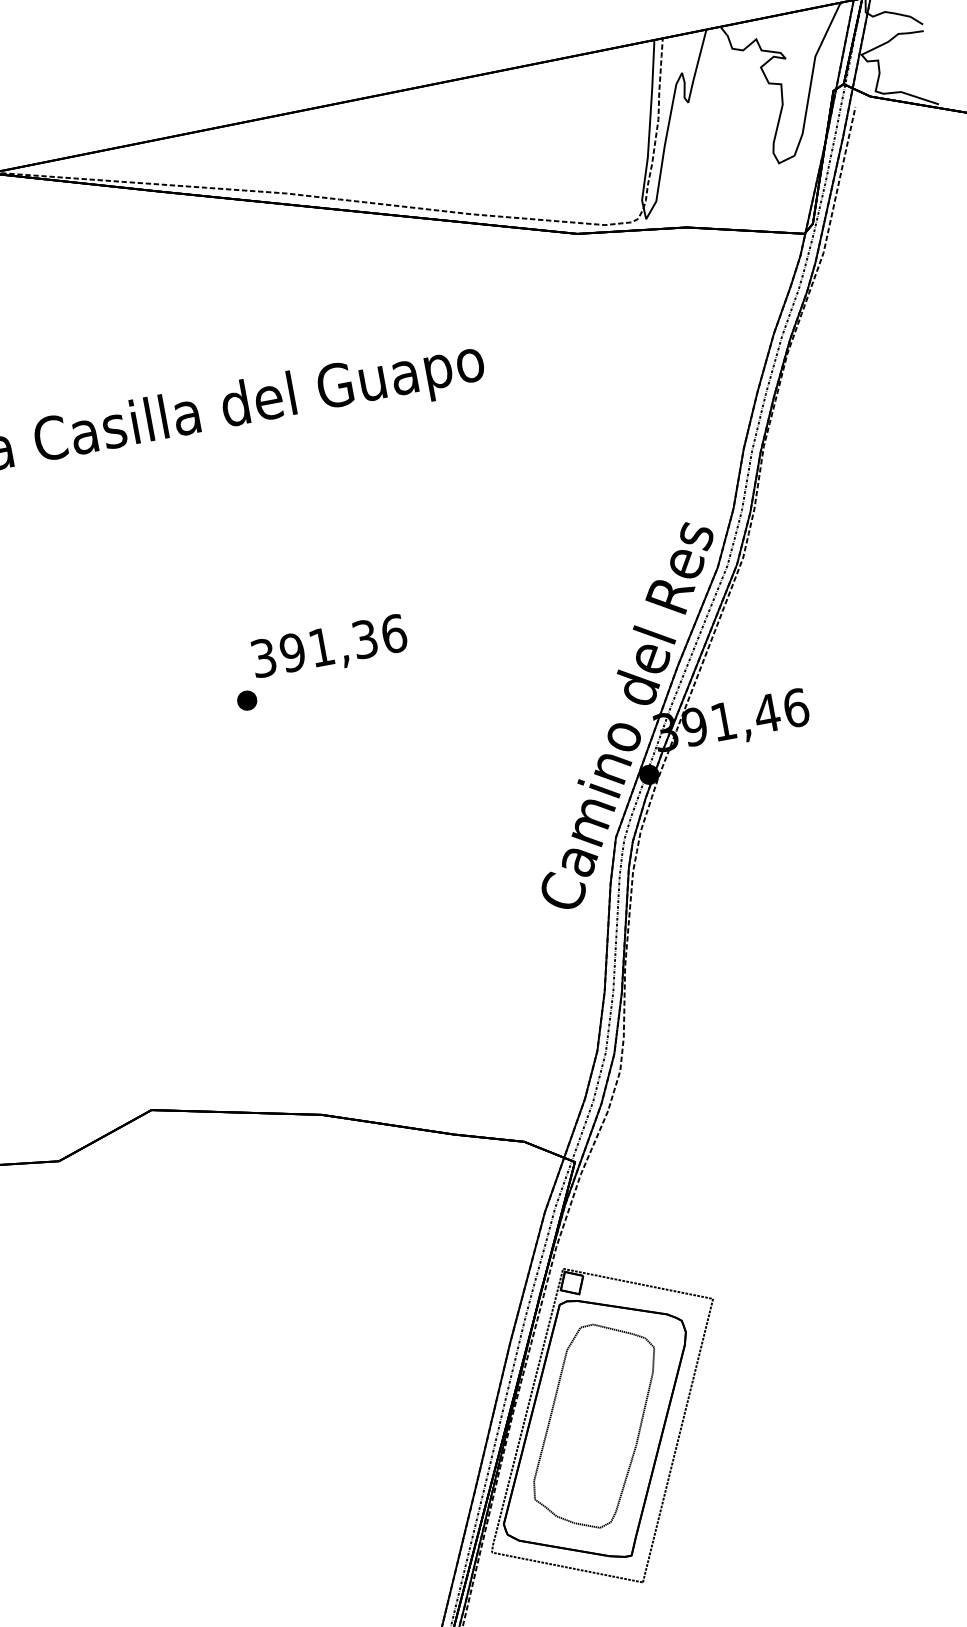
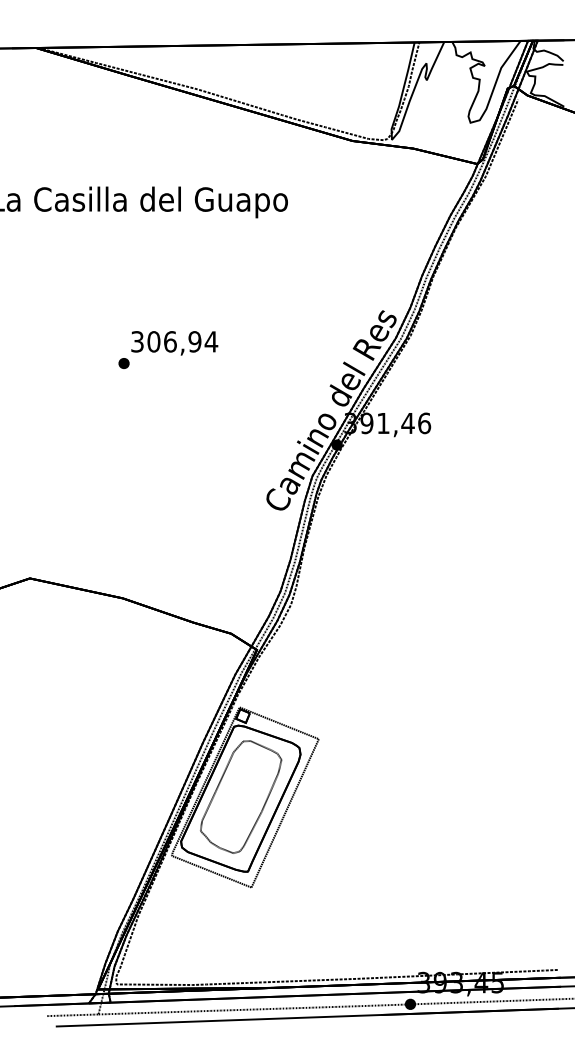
text: (342, 642) -> (182, 341), 391,36 -> 306,94

